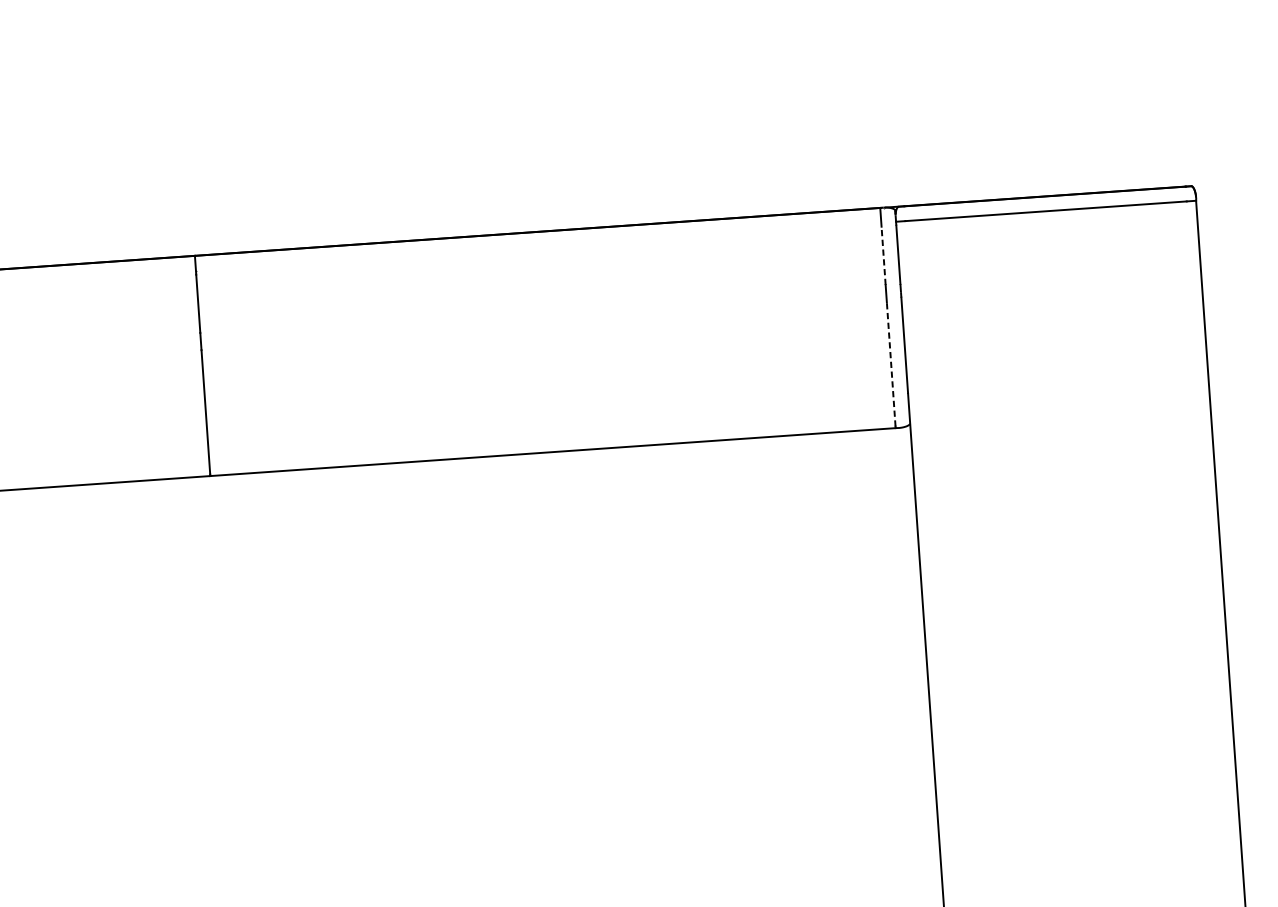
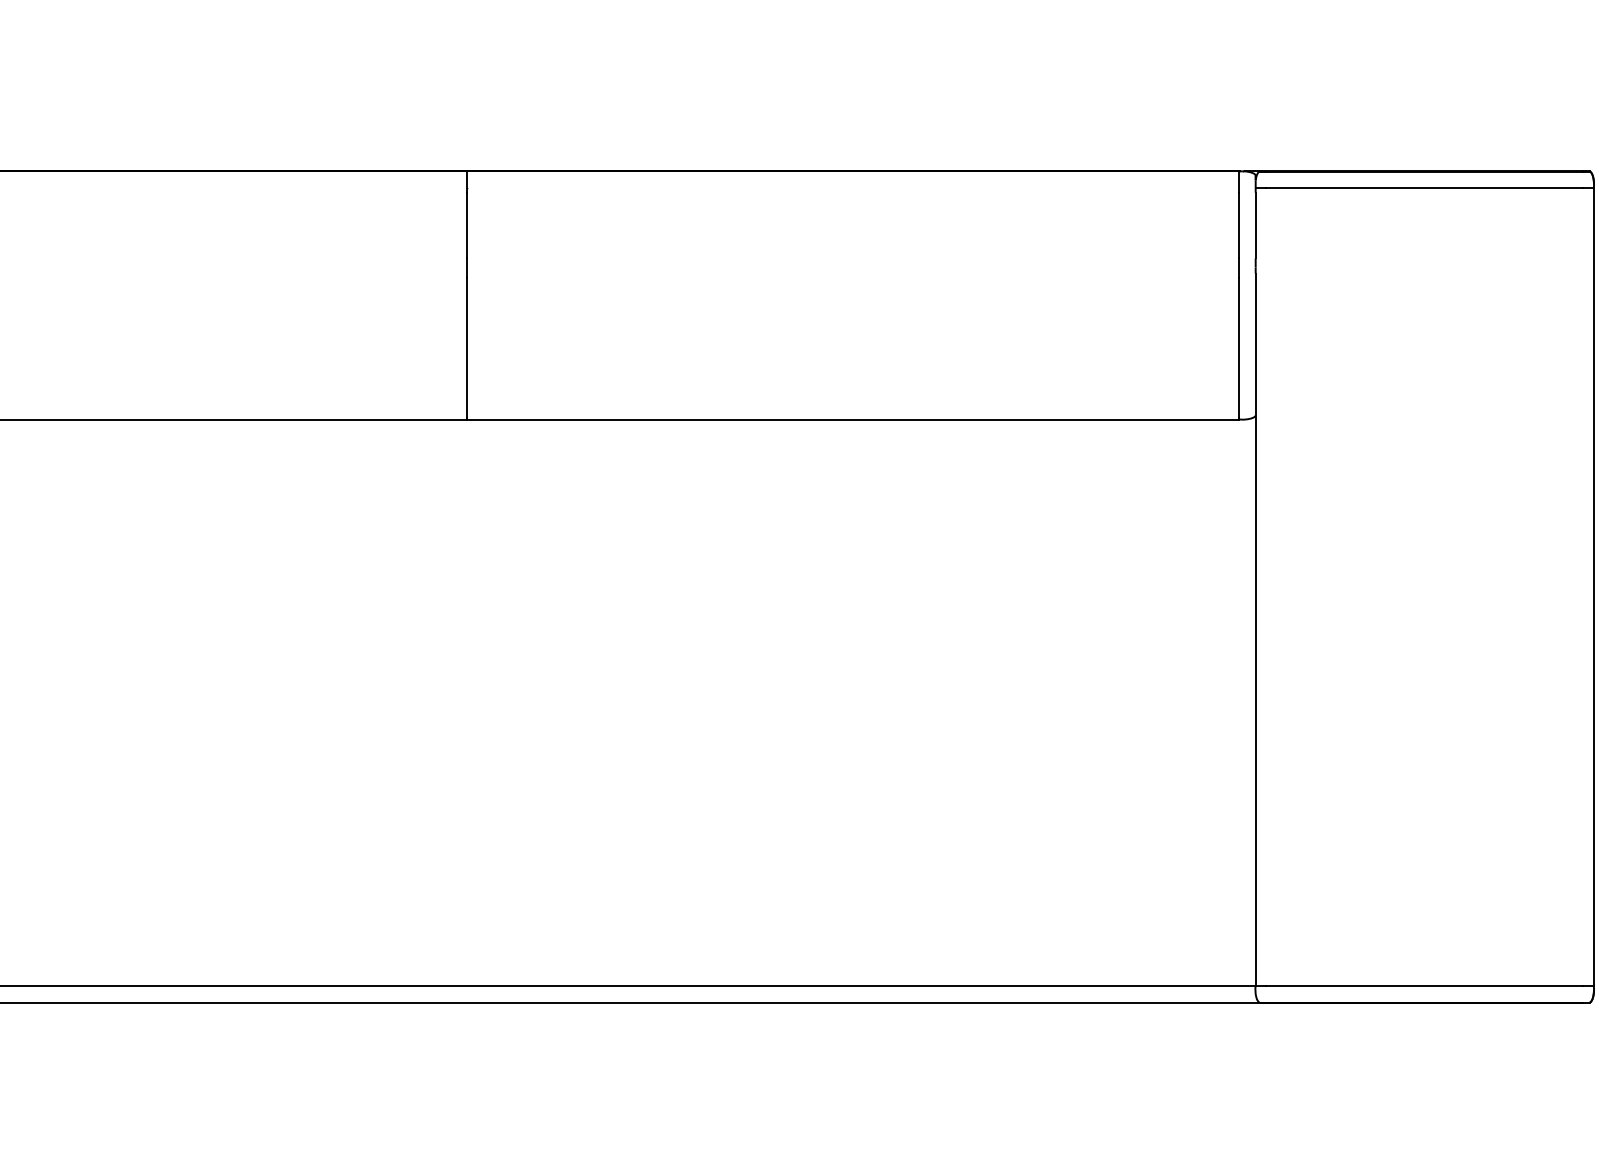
line: (884, 255) -> (1239, 225), dashed -> solid
line: (891, 364) -> (1239, 347), dashed -> solid

